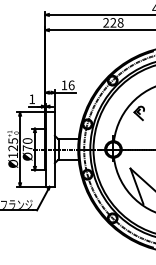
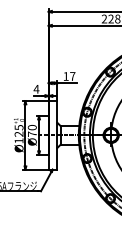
text: (71, 85) -> (72, 76), 16 -> 17
text: (32, 99) -> (36, 89), 1 -> 4

